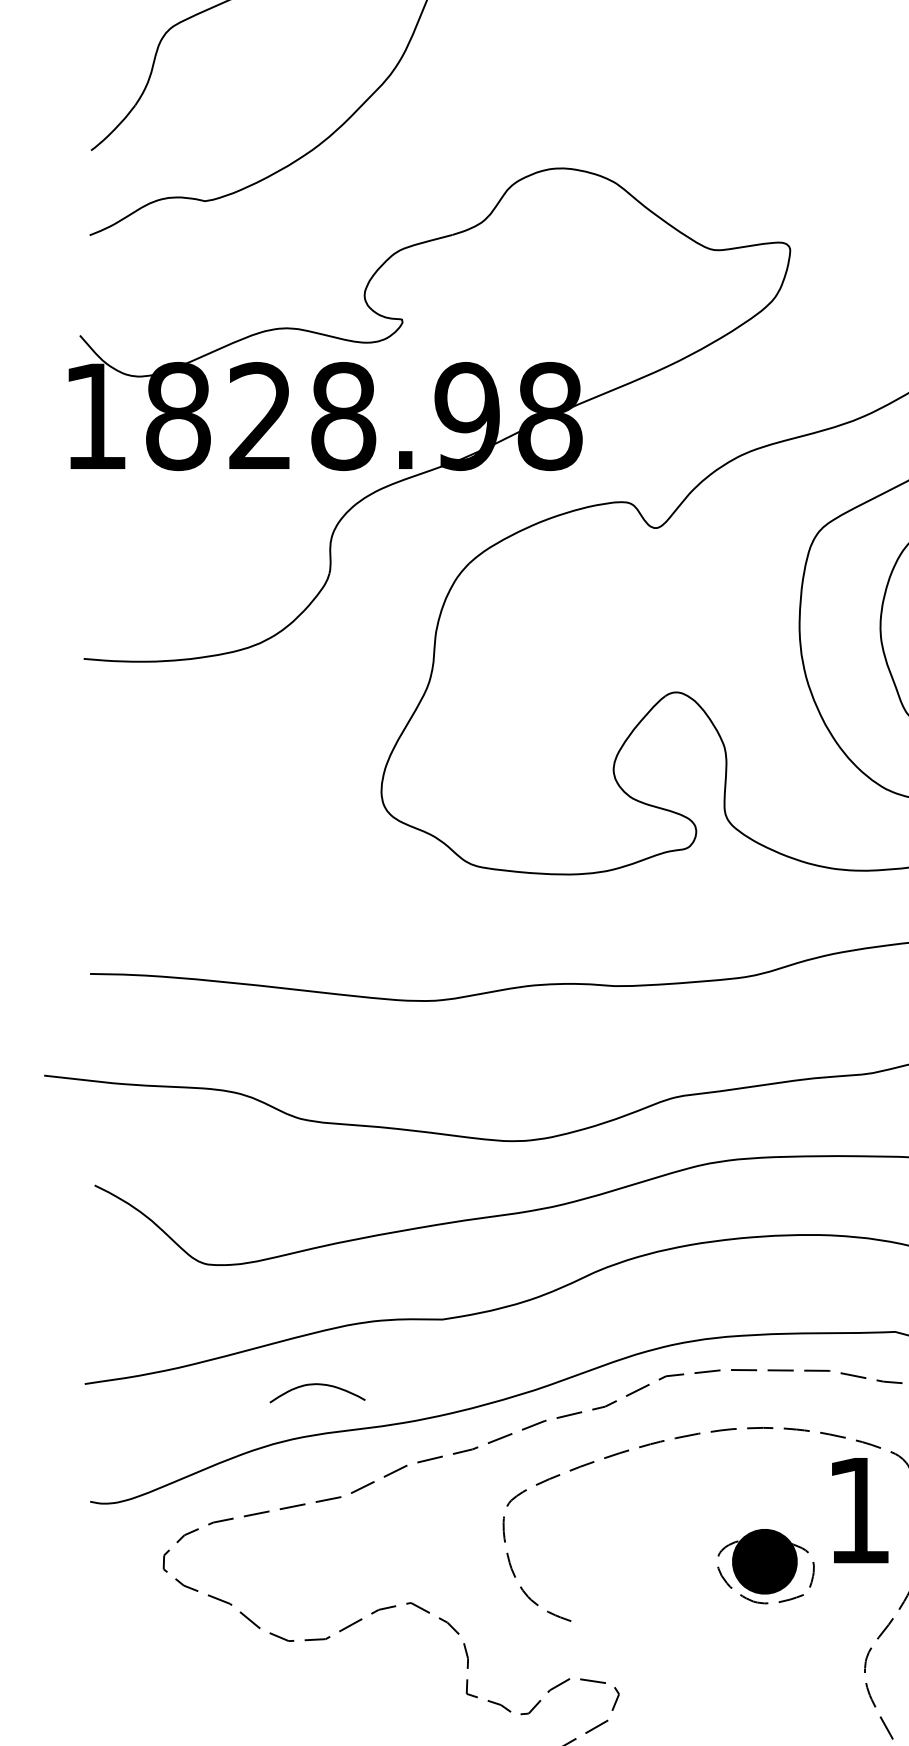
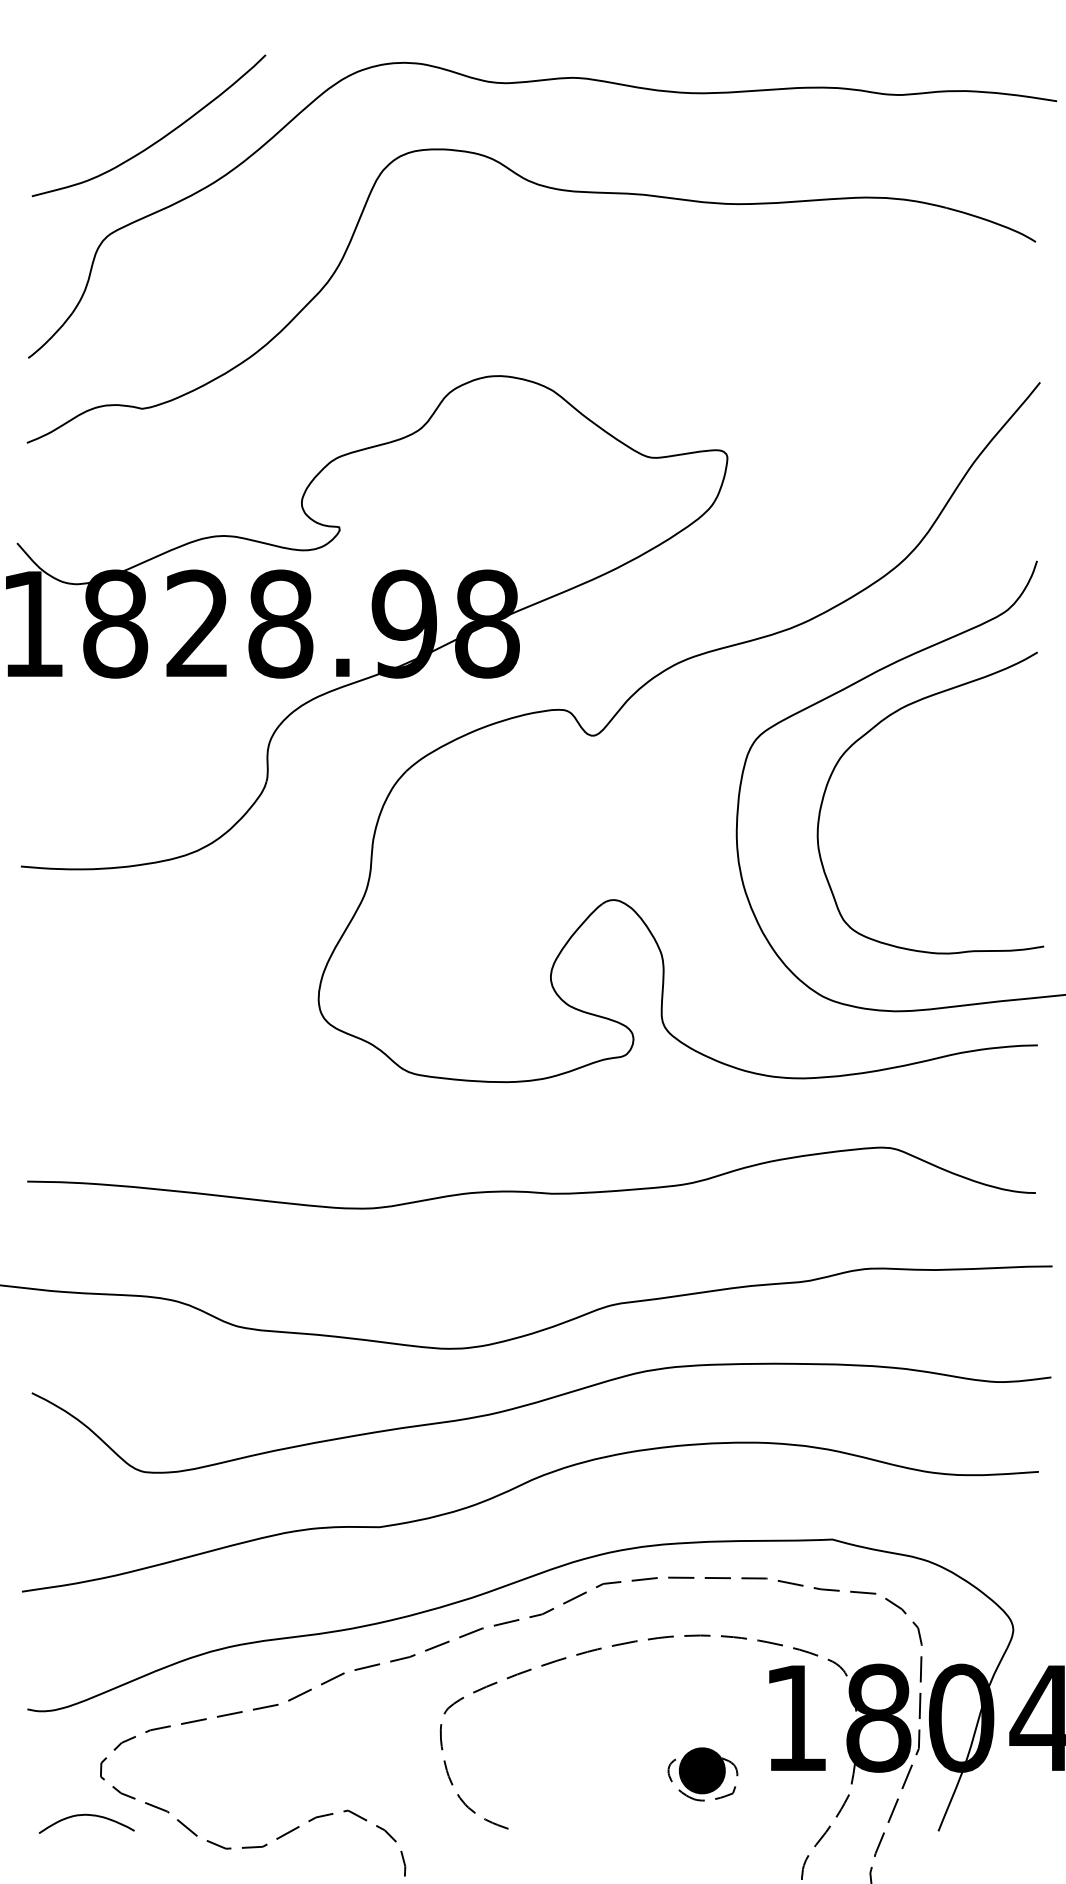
curve: (317, 1384) -> (86, 1815), moved
part: (765, 1566) -> (702, 1774), size x0.71

